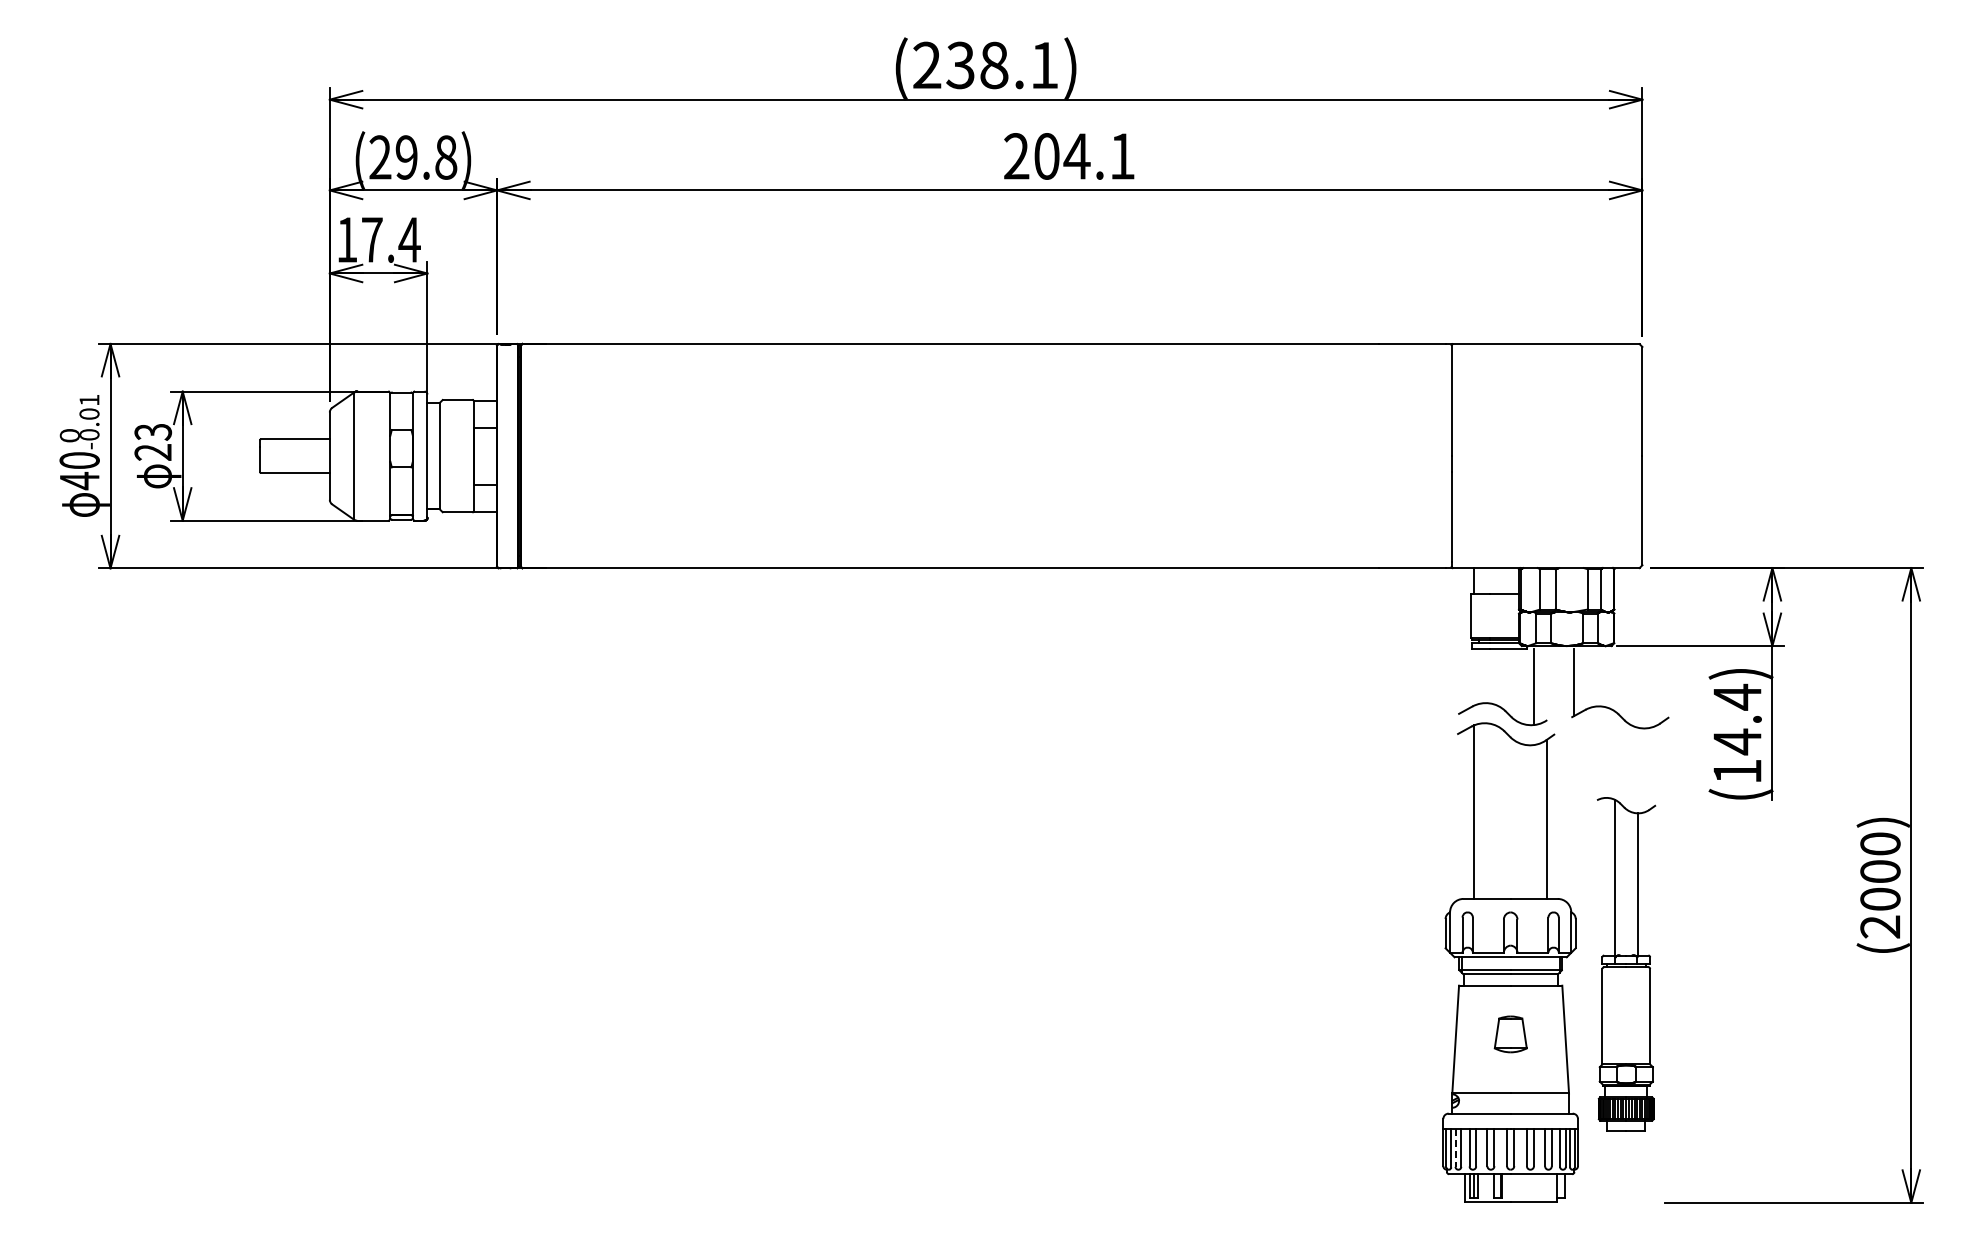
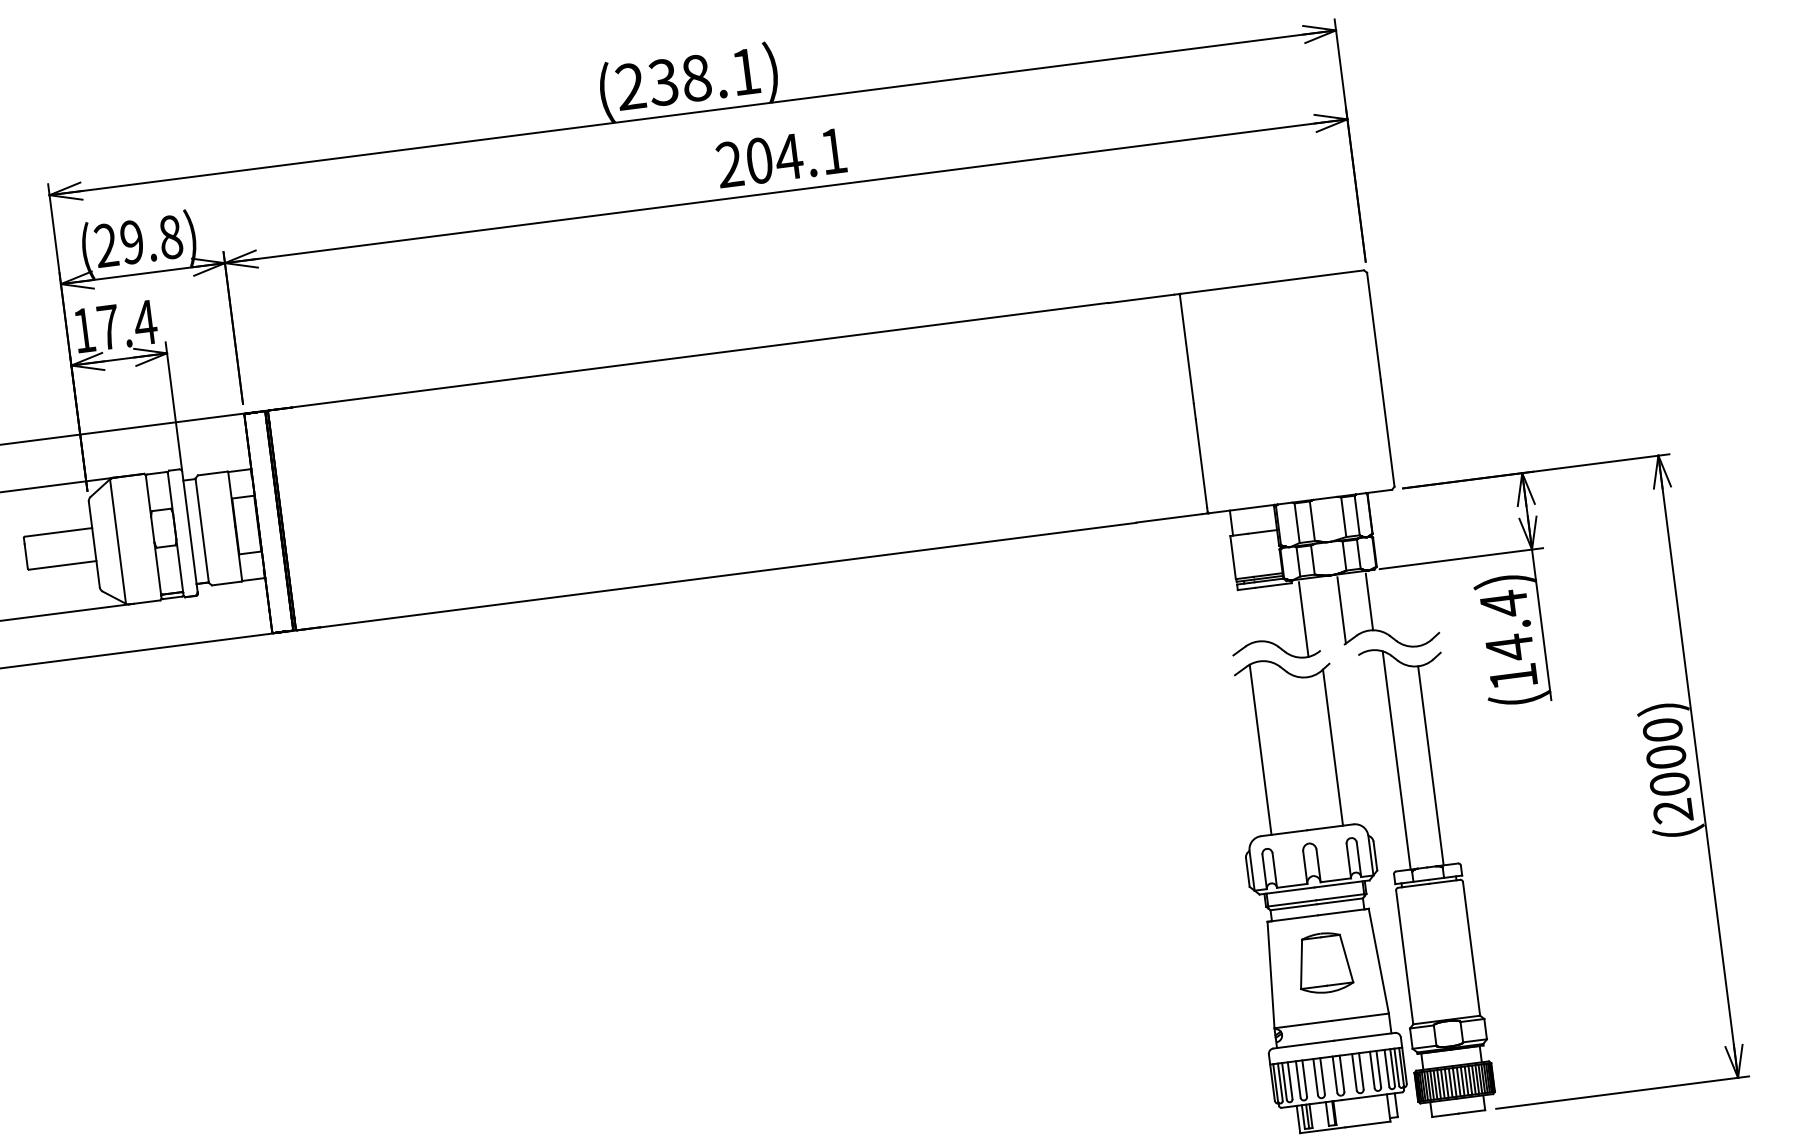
line: (1602, 677) -> (1369, 601), added
part: (1626, 964) -> (1429, 880), size x1.43
part: (1510, 1034) -> (1324, 963), size x1.67
line: (1455, 1148) -> (1284, 1081), dashed -> solid

